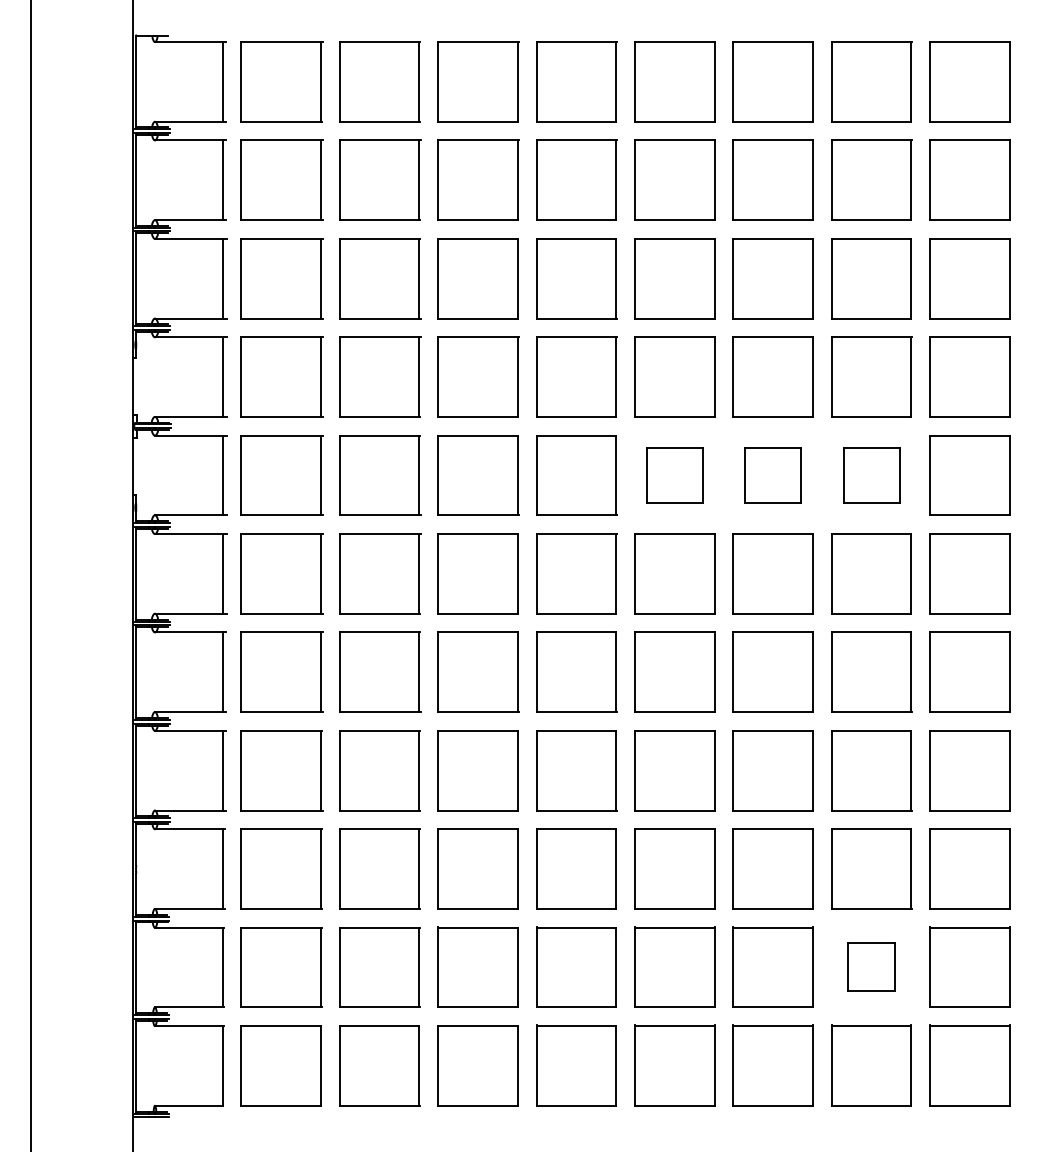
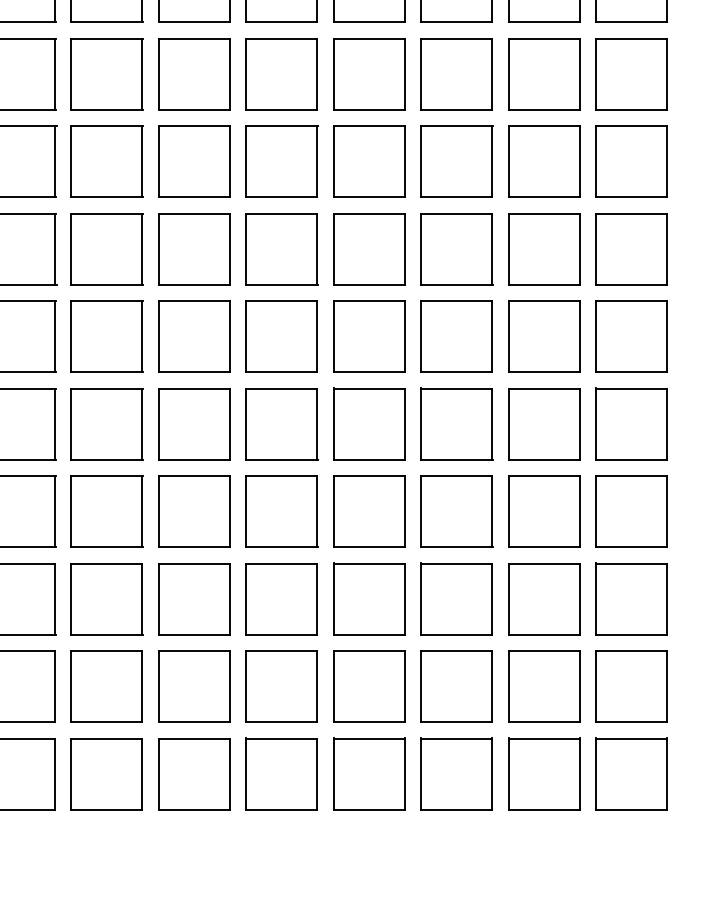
part: (674, 475) -> (369, 249), size x1.43
part: (772, 475) -> (456, 249), size x1.43
part: (871, 475) -> (544, 249), size x1.43
part: (871, 966) -> (544, 685), size x1.67

